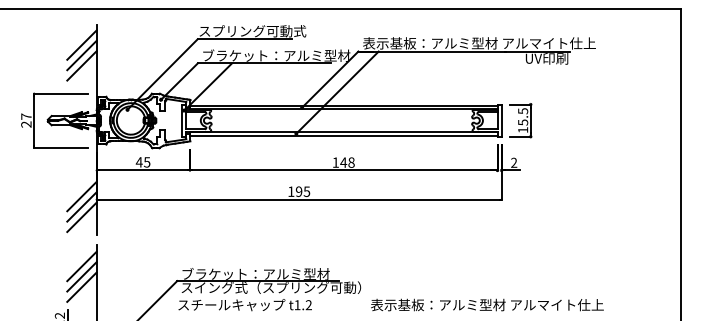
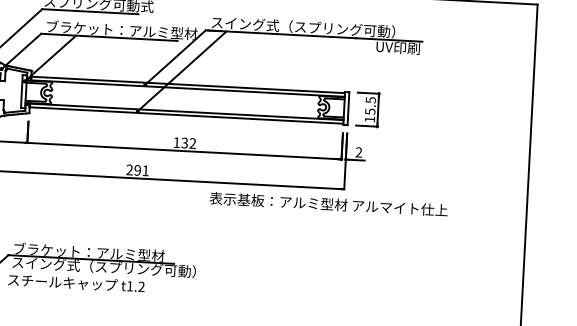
text: (479, 43) -> (329, 28), 表示基板：アルミ型材 アルマイト仕上 -> スイング式（スプリング可動）
text: (347, 162) -> (188, 143), 148 -> 132
text: (299, 191) -> (138, 170), 195 -> 291
text: (487, 304) -> (328, 203), moved

